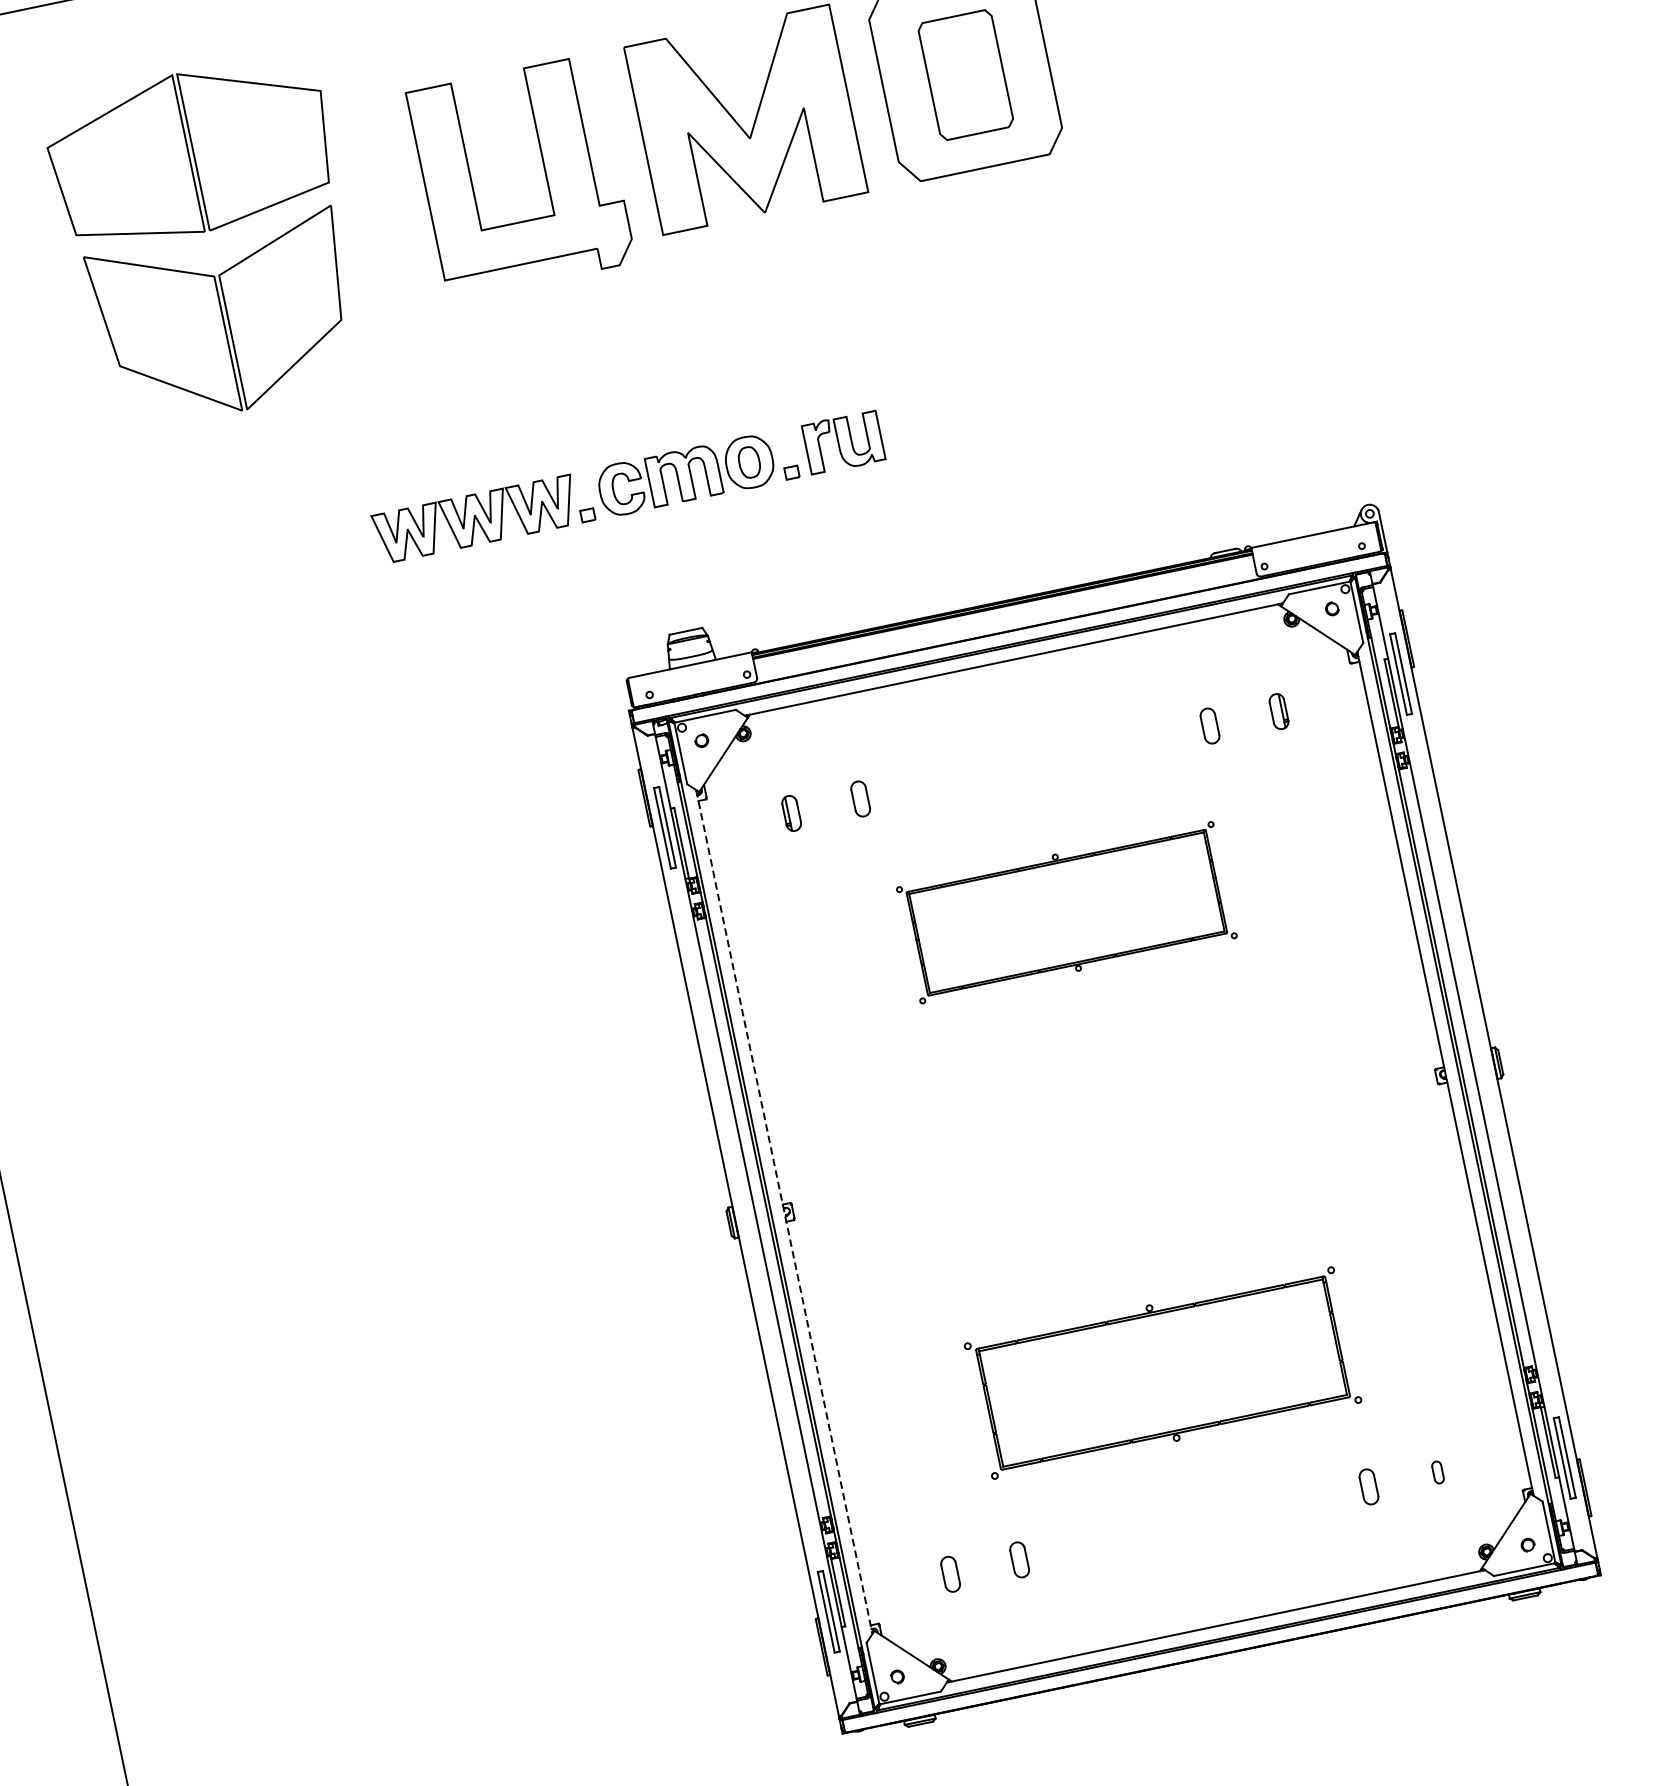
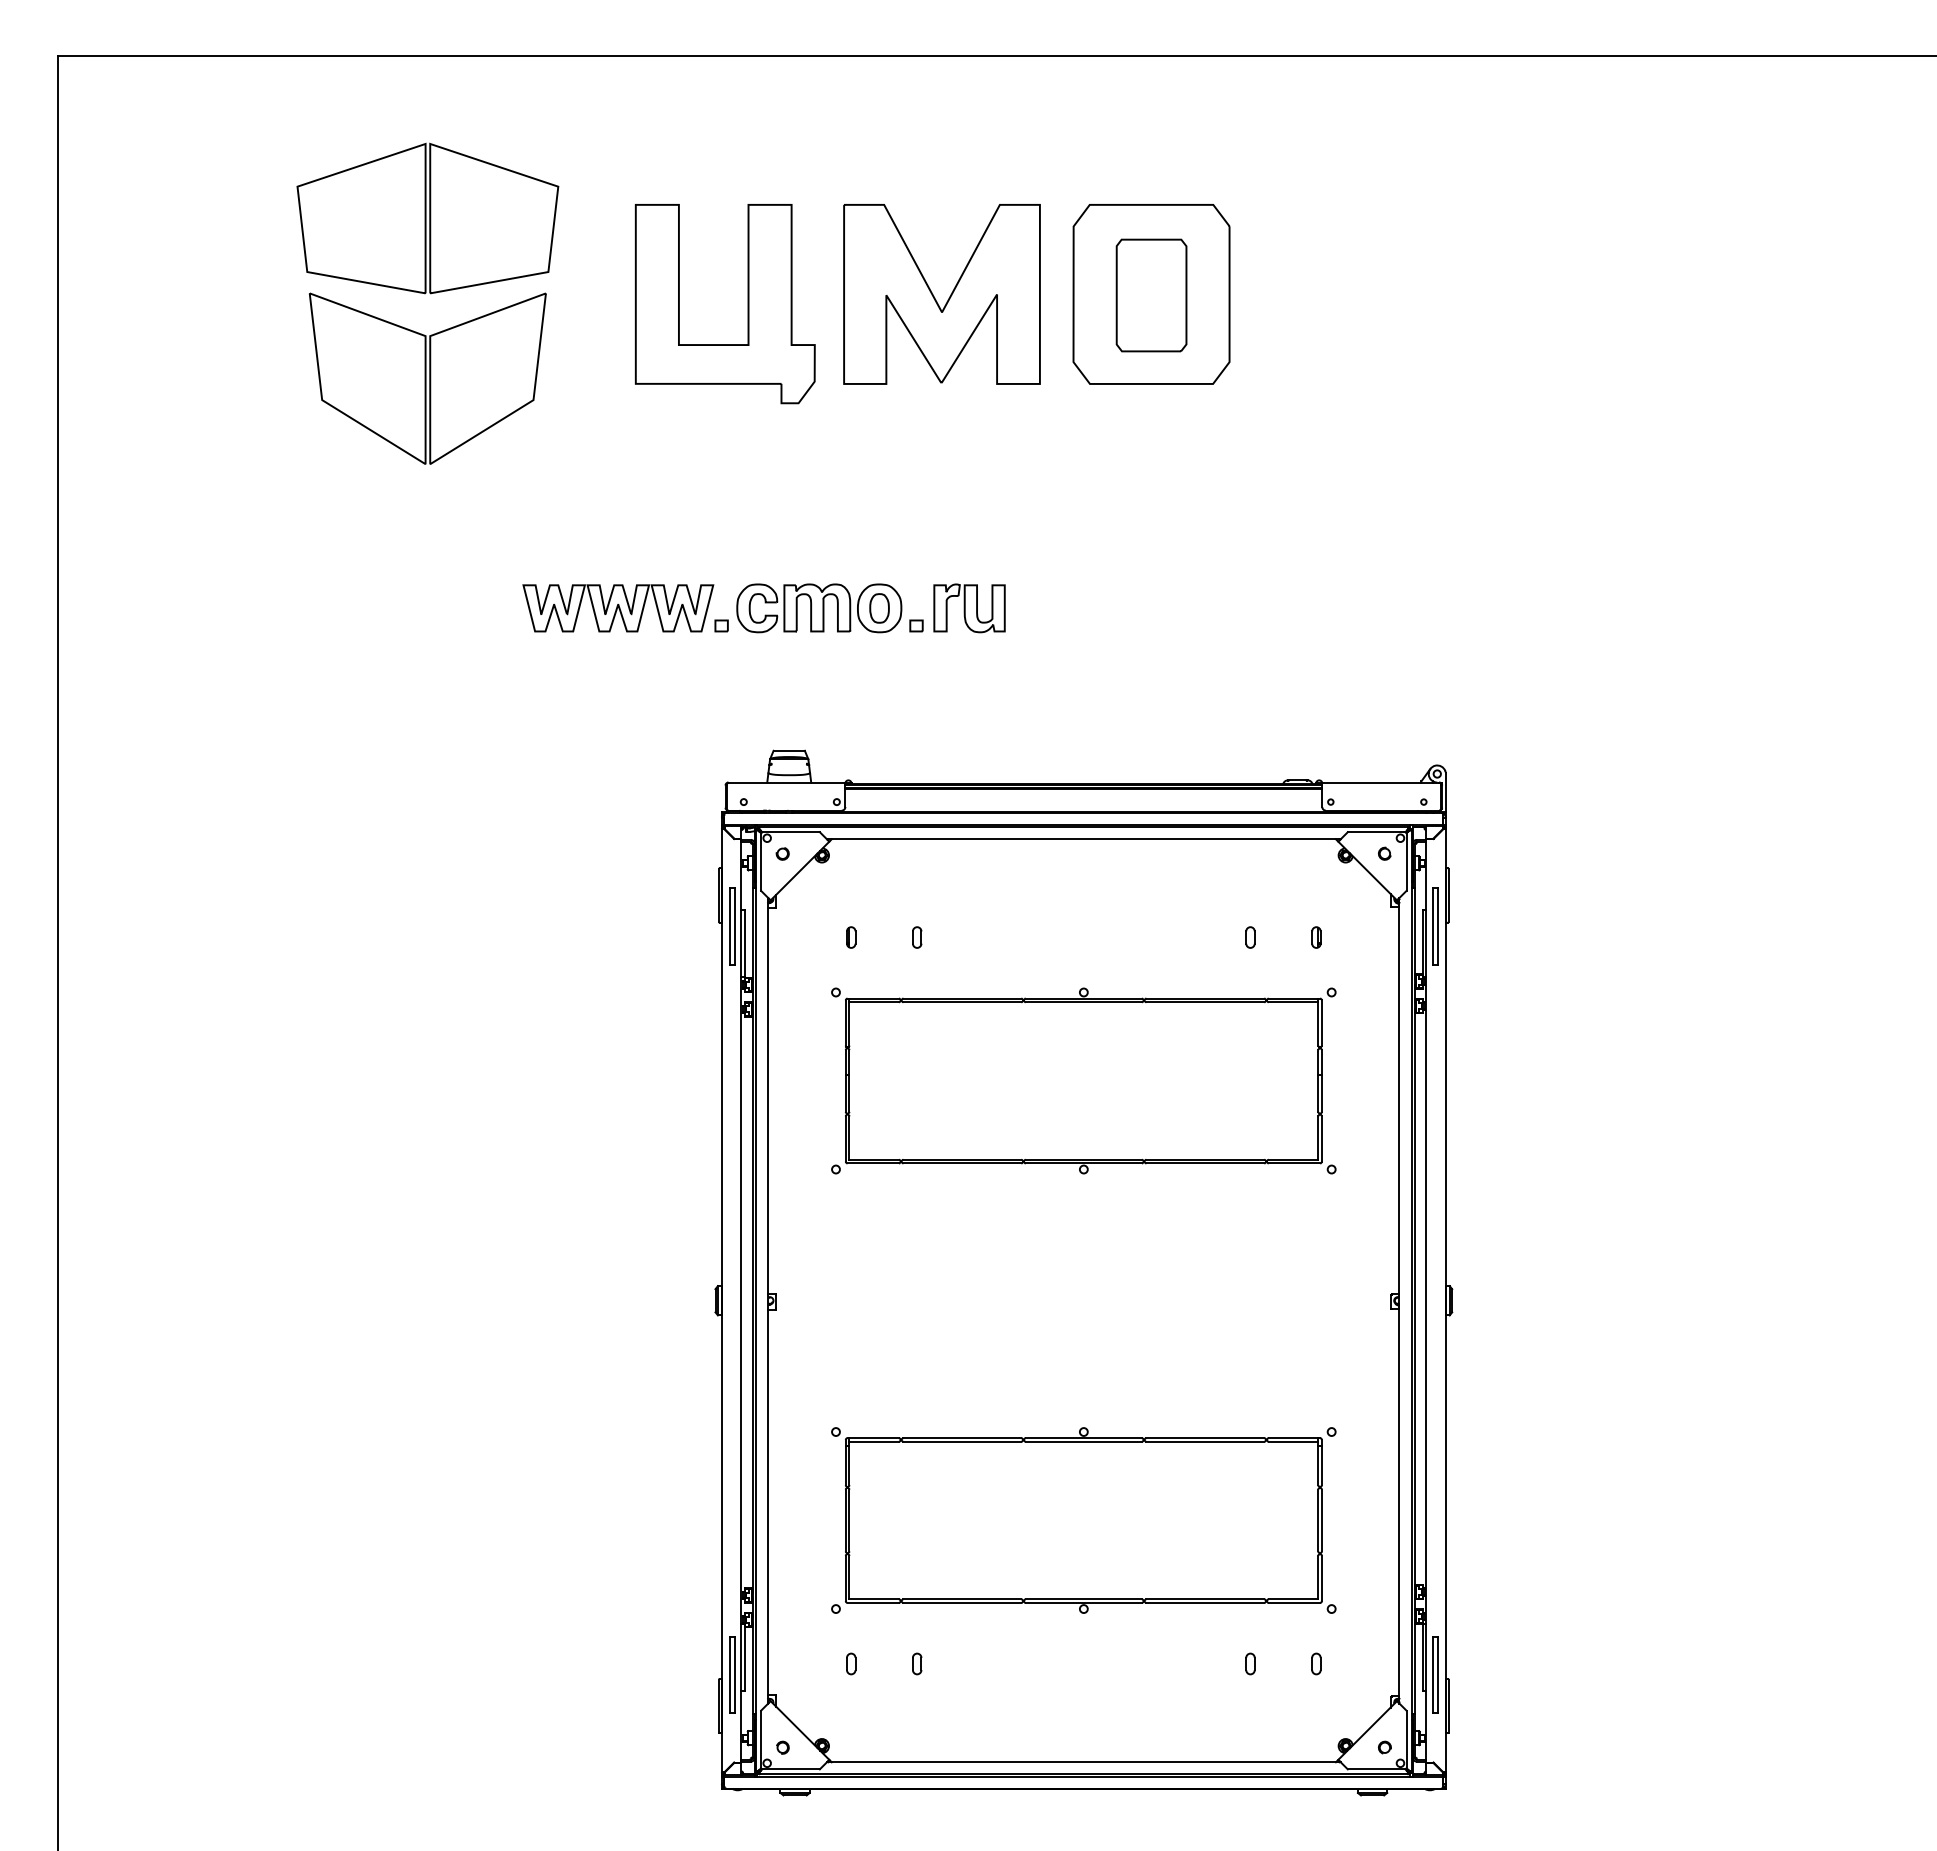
part: (1279, 711) -> (1316, 937), size x0.62
part: (1210, 725) -> (1250, 937), size x0.62
part: (861, 798) -> (917, 937), size x0.62
part: (792, 813) -> (851, 937), size x0.62
part: (1066, 912) -> (1083, 1080), size x1.67
line: (784, 1211) -> (768, 1300), dashed -> solid
part: (1162, 1373) -> (1083, 1520), size x1.43
part: (1368, 1486) -> (1250, 1663), size x0.62
part: (1020, 1559) -> (917, 1663), size x0.62
part: (950, 1573) -> (851, 1663), size x0.62

